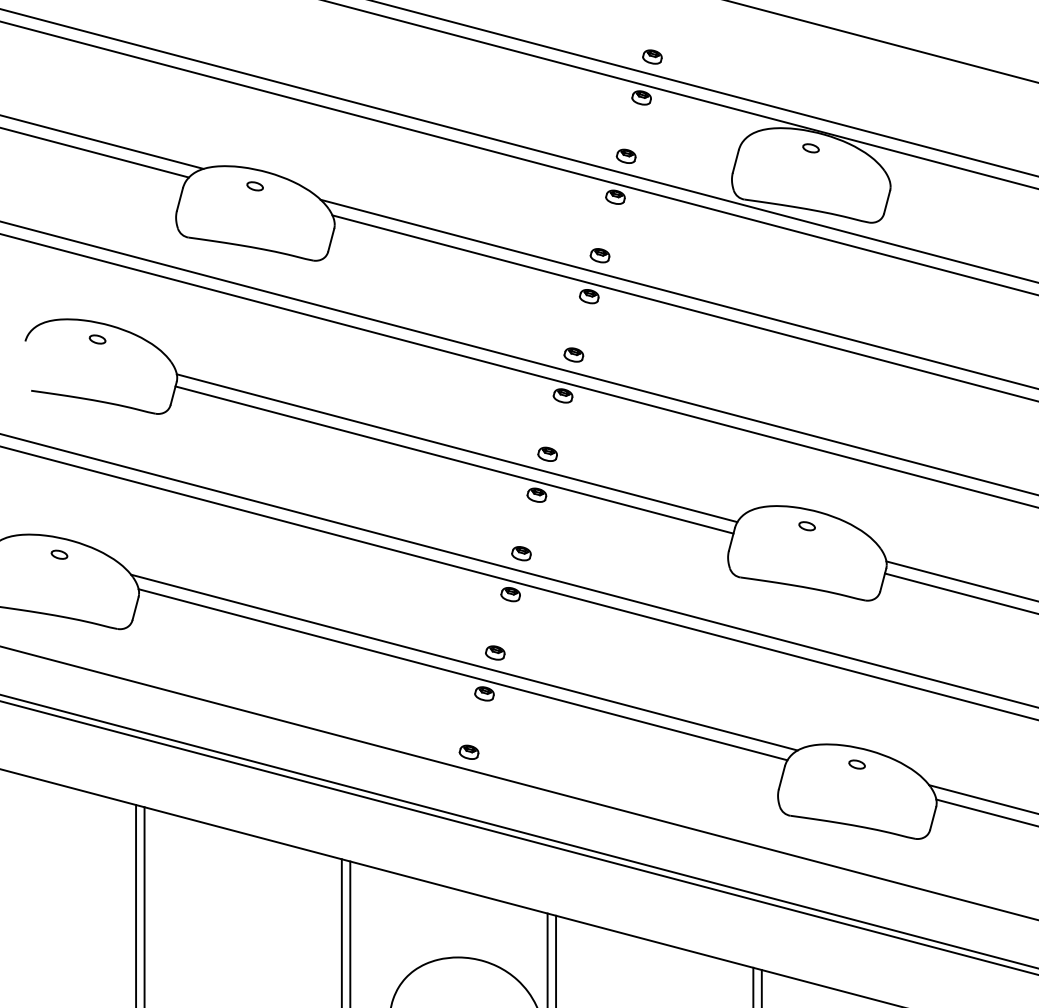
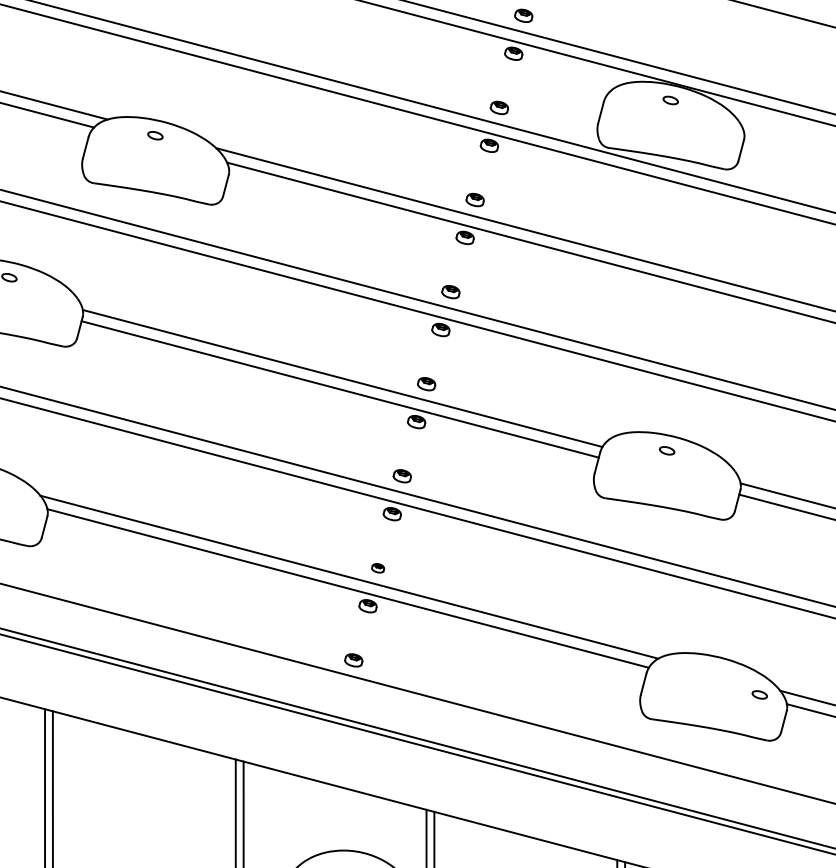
part: (495, 652) -> (378, 567), size x0.7
part: (856, 764) -> (759, 694), moved

